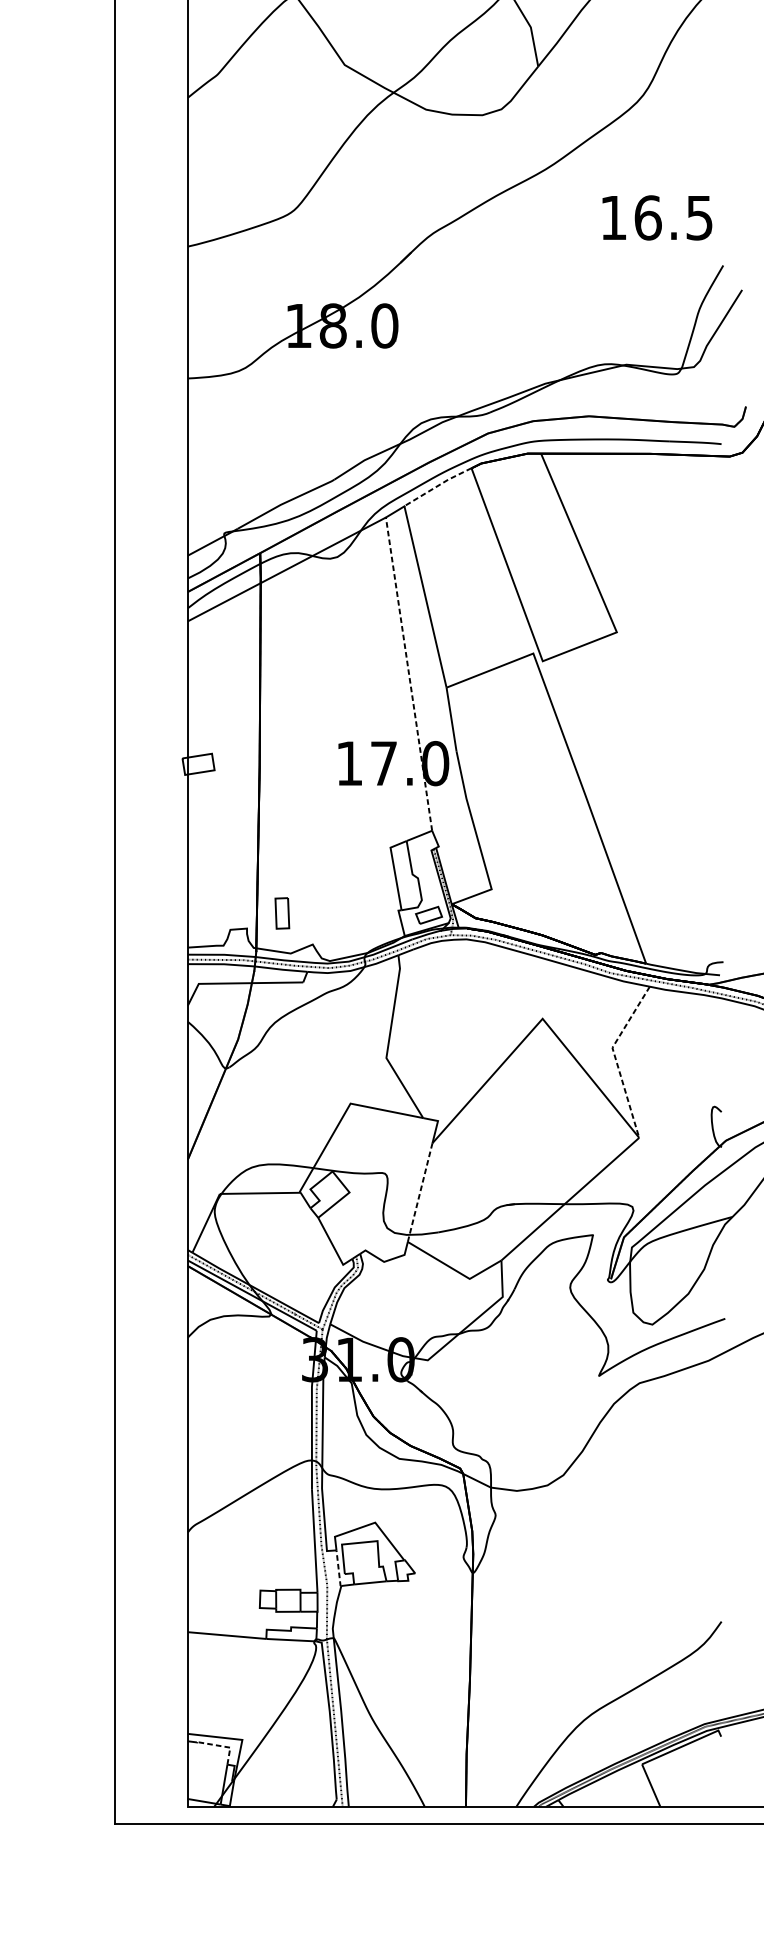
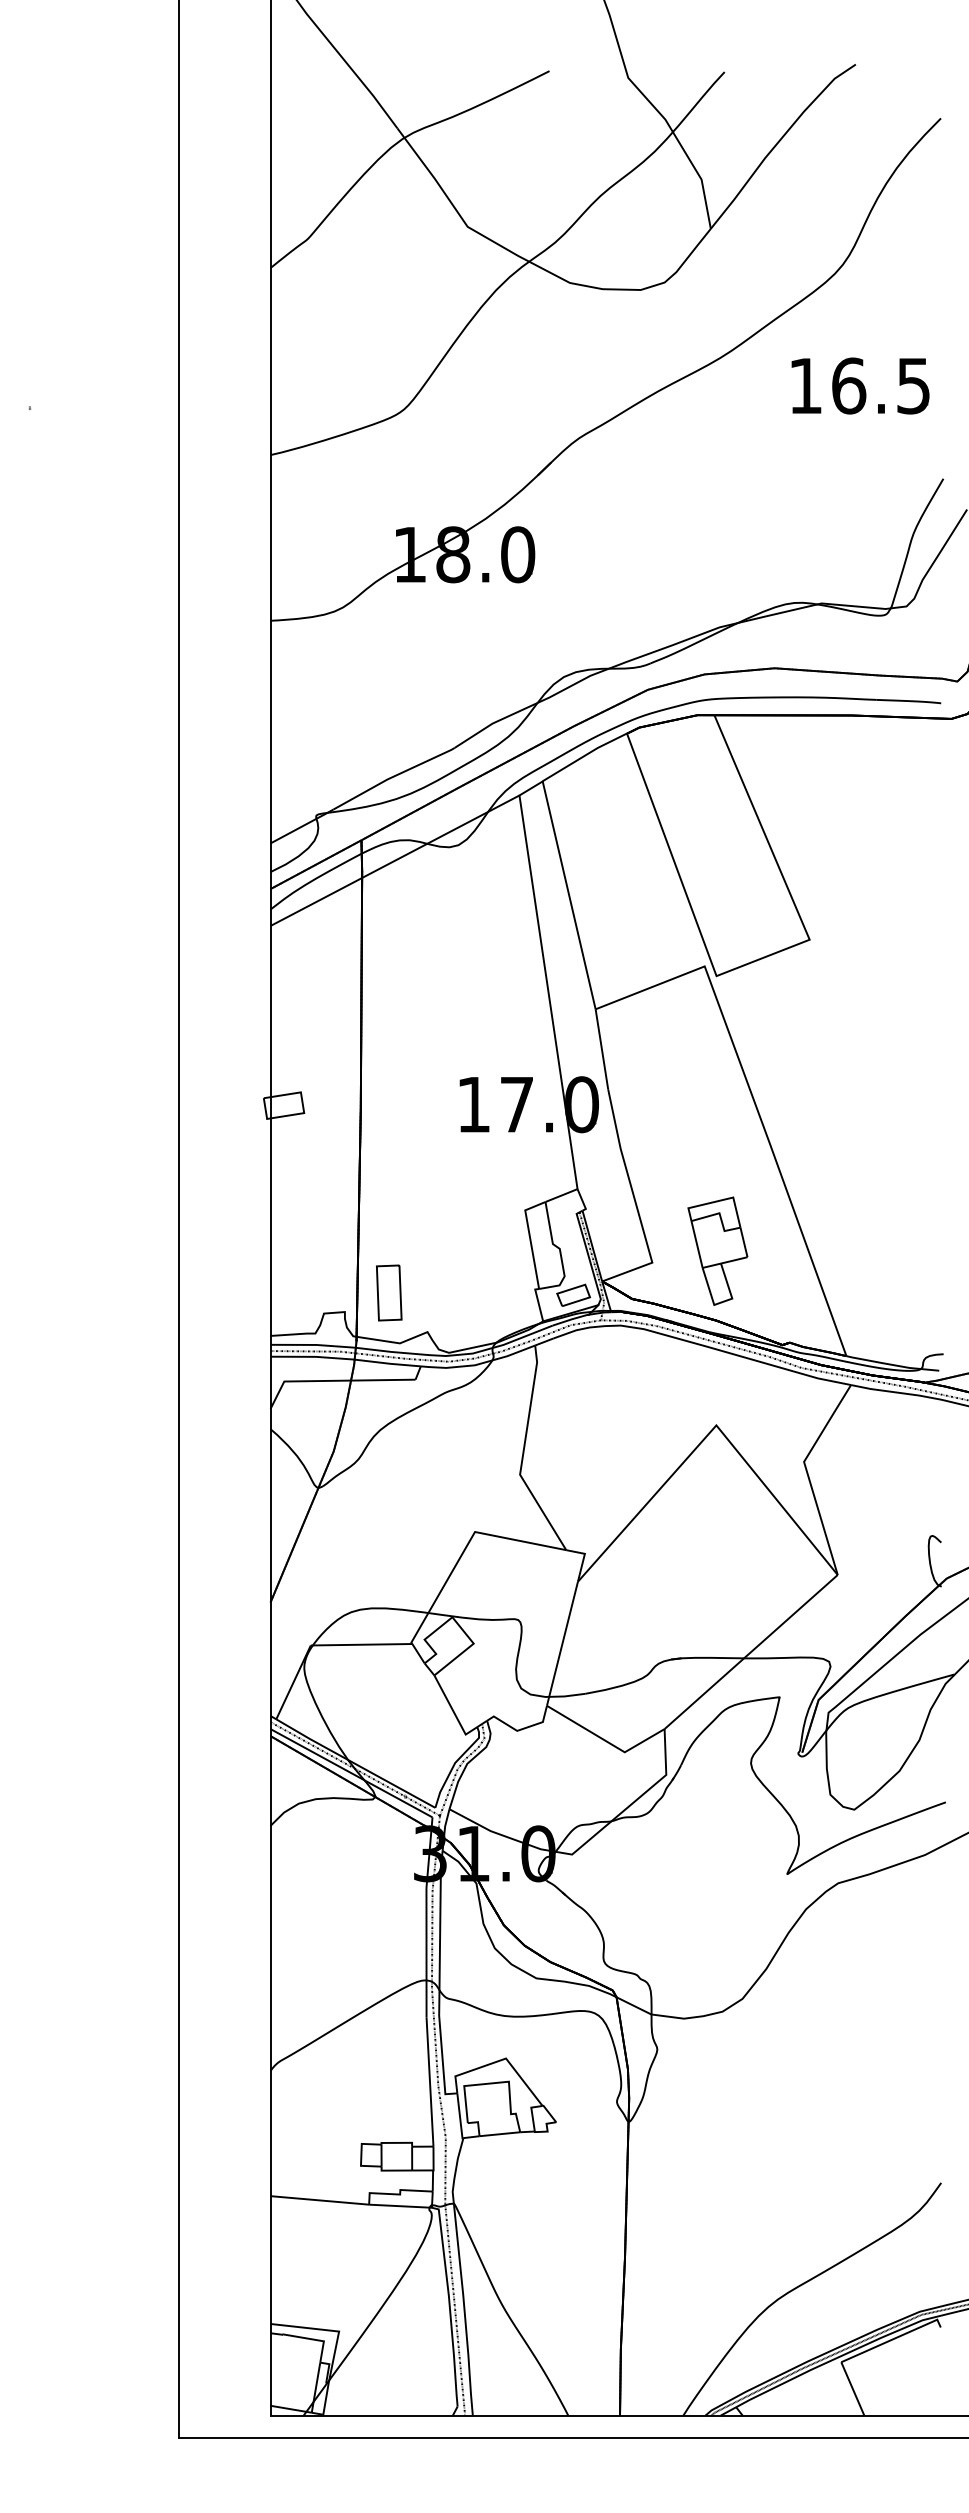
text: (657, 217) -> (860, 385), moved
line: (437, 486) -> (584, 756), dashed -> solid
line: (409, 674) -> (548, 992), dashed -> solid
part: (543, 879) -> (717, 1250), added
part: (282, 913) -> (389, 1292), size x1.43
line: (615, 1057) -> (807, 1474), dashed -> solid
line: (420, 1192) -> (562, 1643), dashed -> solid
line: (339, 1568) -> (460, 2116), dashed -> solid
line: (222, 1746) -> (314, 2339), dashed -> solid

